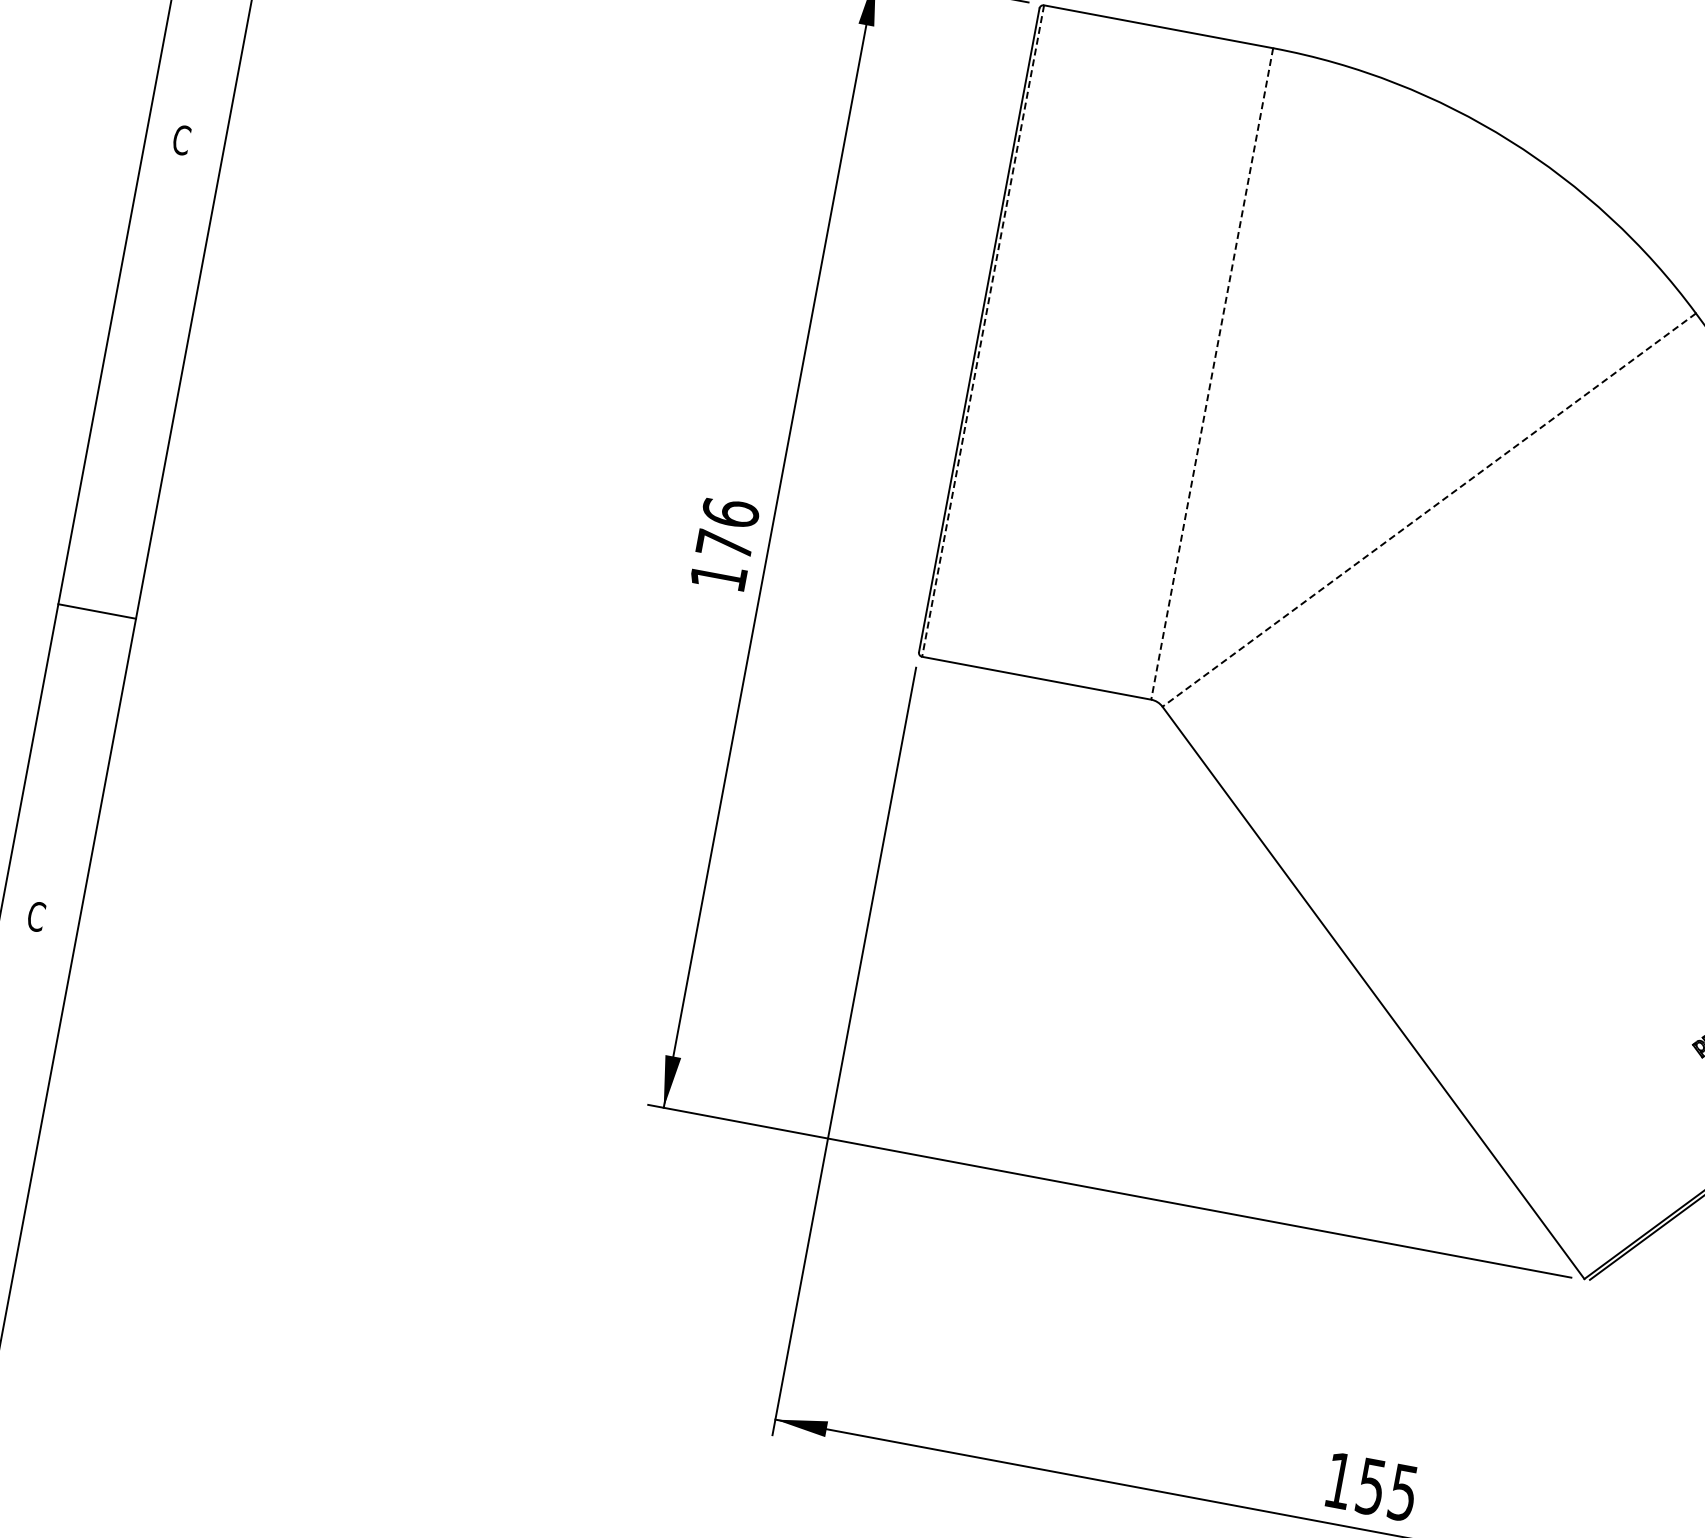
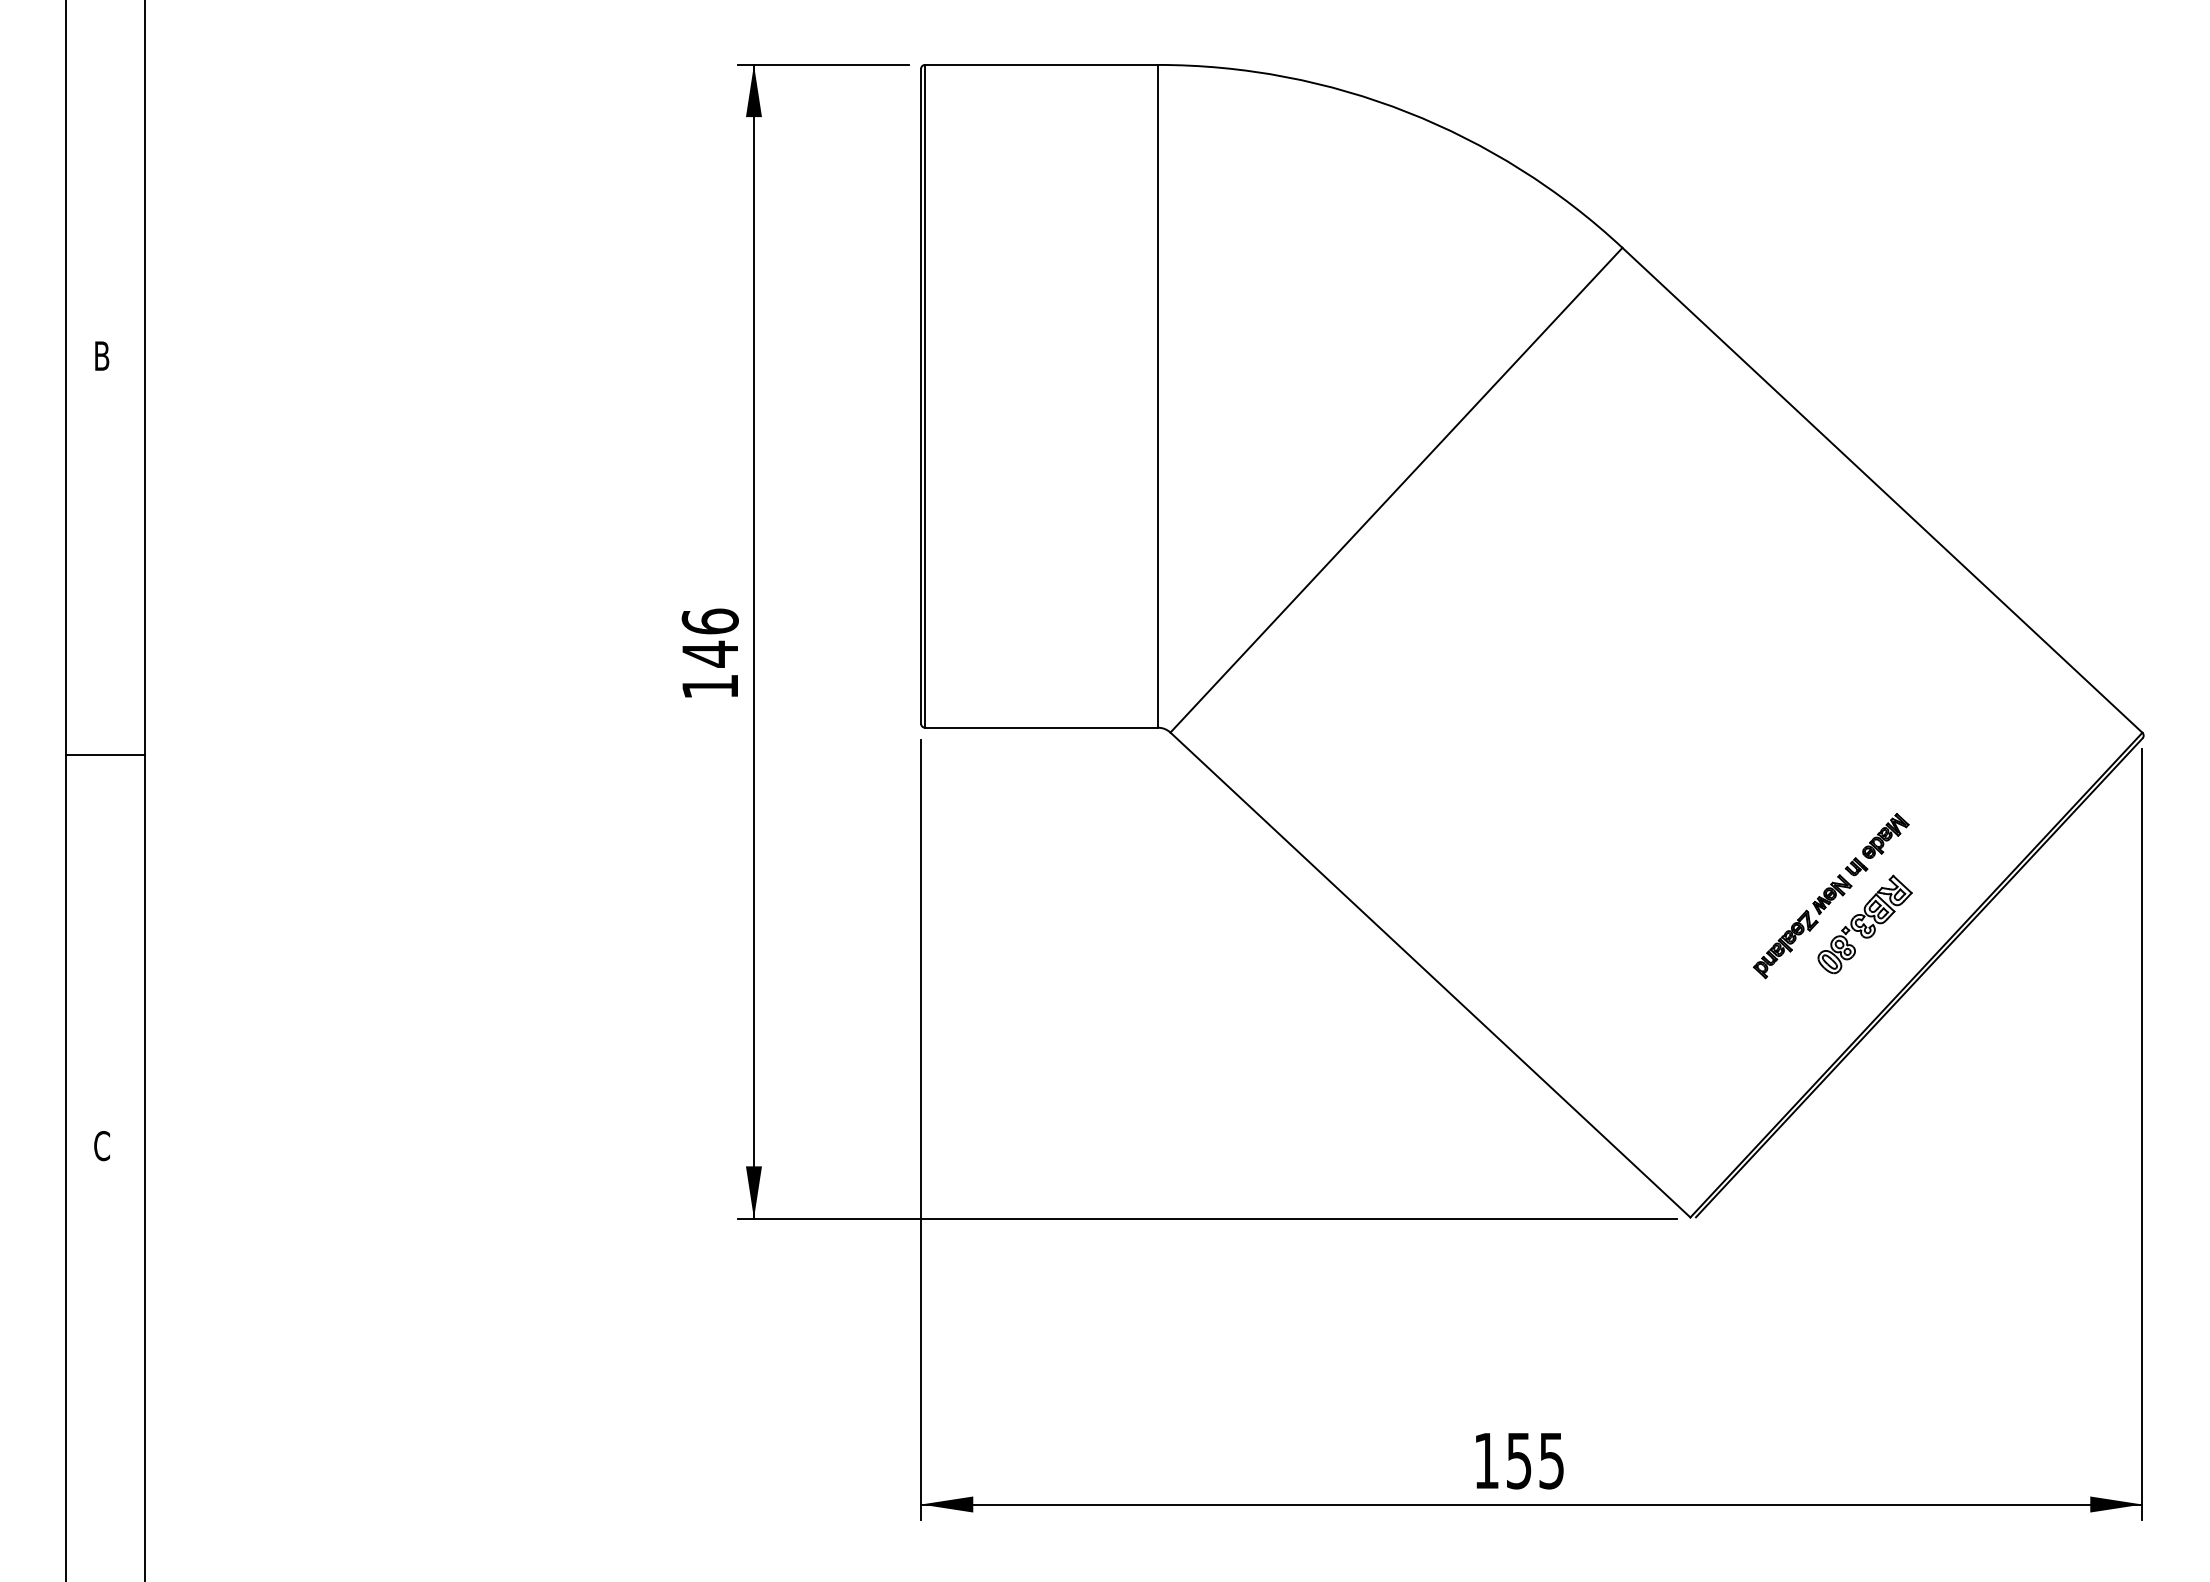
text: (180, 140) -> (101, 356), C -> B
line: (983, 331) -> (925, 396), dashed -> solid
line: (1212, 374) -> (1158, 396), dashed -> solid
line: (1429, 510) -> (1396, 490), dashed -> solid
text: (723, 544) -> (709, 653), 176 -> 146
line: (96, 611) -> (105, 754), moved

